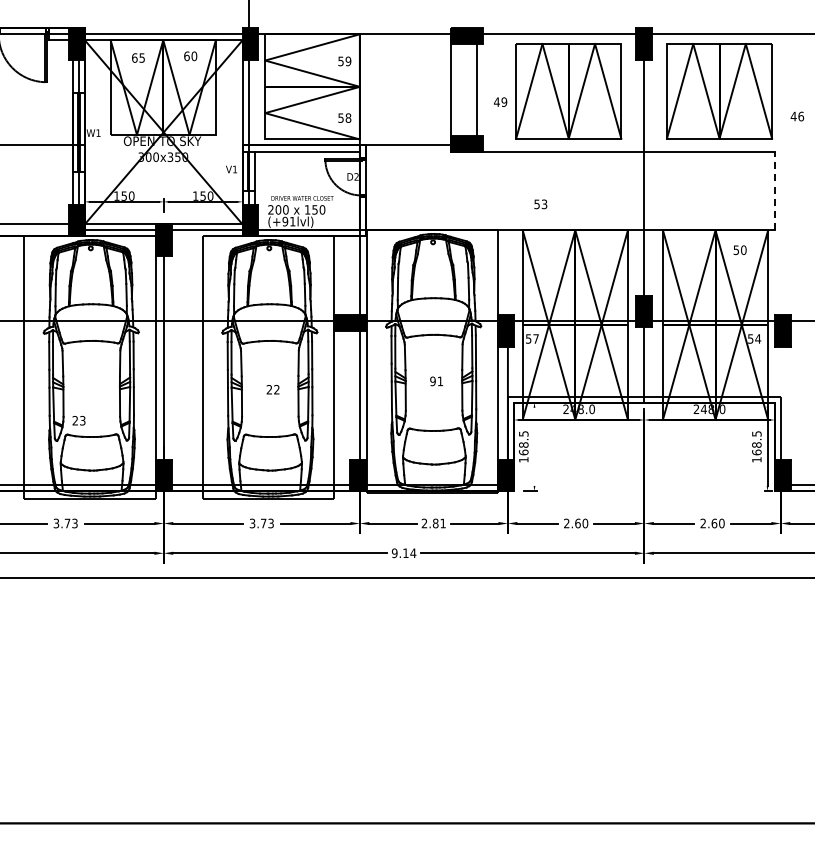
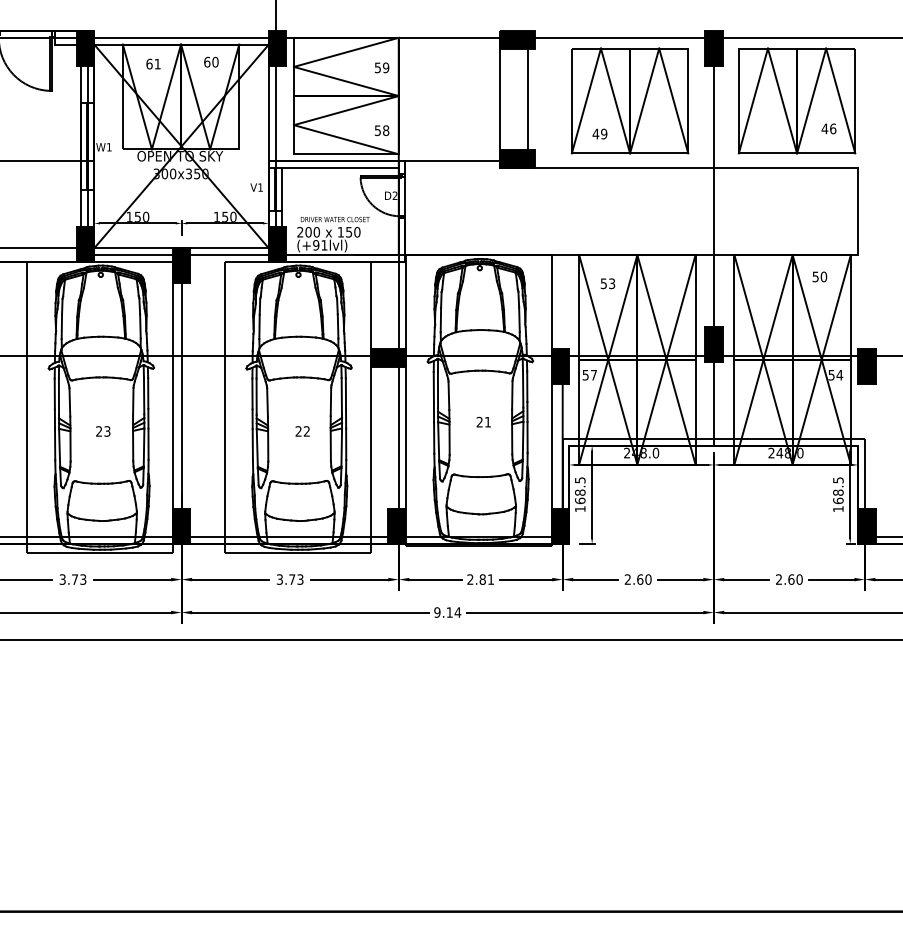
text: (141, 57) -> (156, 63), 65 -> 61
text: (500, 101) -> (599, 133), moved
text: (797, 116) -> (829, 128), moved
line: (774, 190) -> (857, 210), dashed -> solid
text: (540, 204) -> (607, 283), moved
text: (432, 381) -> (479, 422), 91 -> 21
text: (78, 420) -> (102, 431), moved
line: (534, 446) -> (592, 494), added

